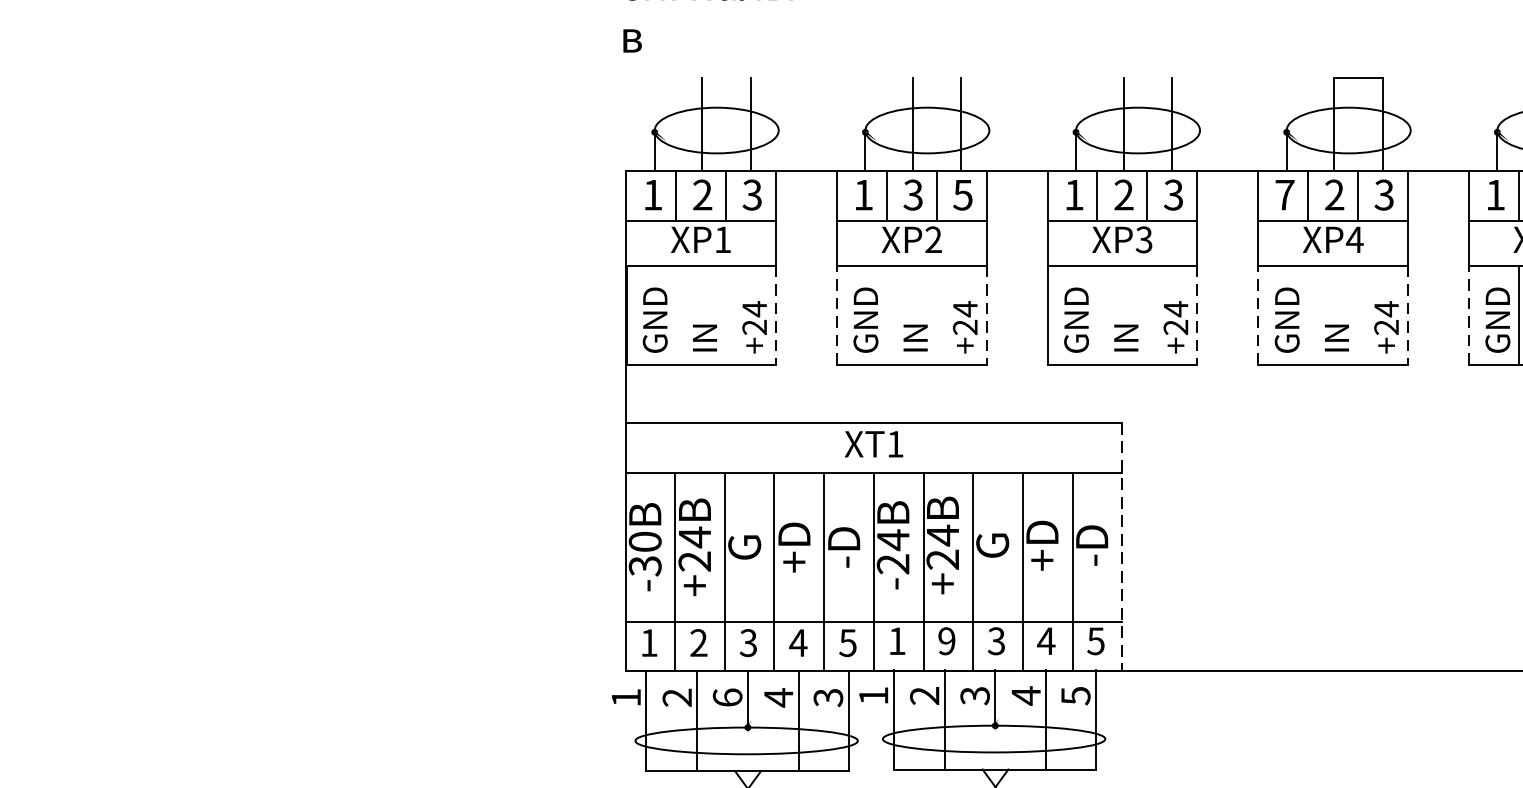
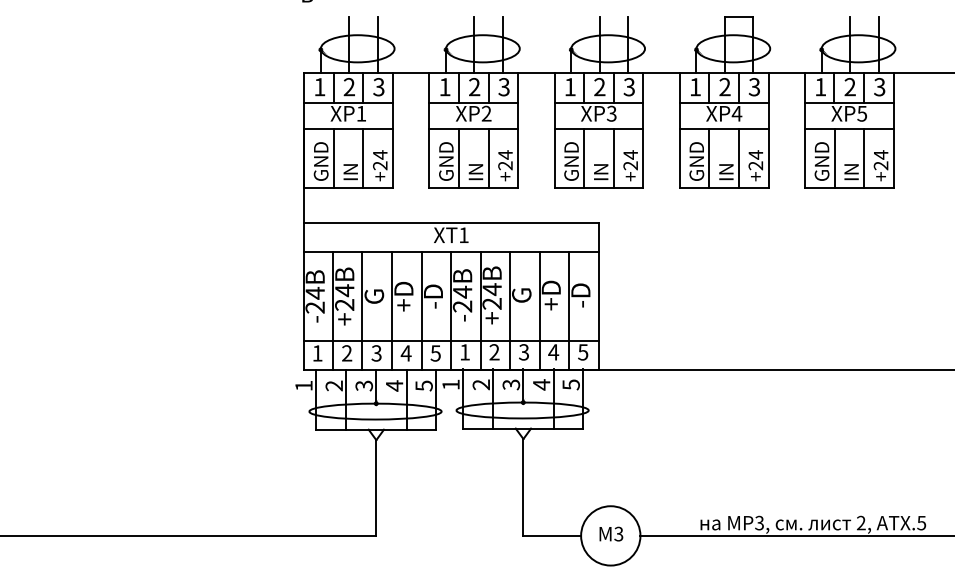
text: (963, 193) -> (504, 86), 5 -> 3
text: (913, 195) -> (474, 87), 3 -> 2
text: (1284, 195) -> (695, 87), 7 -> 1
line: (675, 315) -> (333, 158), added
line: (726, 315) -> (363, 158), added
line: (775, 315) -> (392, 158), dashed -> solid
line: (837, 315) -> (429, 158), dashed -> solid
line: (887, 315) -> (459, 158), added
line: (936, 315) -> (488, 158), added
line: (987, 315) -> (518, 158), dashed -> solid
line: (1098, 315) -> (584, 158), added
line: (1147, 315) -> (613, 158), added
line: (1197, 315) -> (643, 158), dashed -> solid
line: (1258, 315) -> (679, 158), dashed -> solid
line: (1308, 315) -> (709, 158), added
line: (1359, 315) -> (739, 158), added
line: (1407, 315) -> (768, 158), dashed -> solid
line: (1468, 315) -> (804, 158), dashed -> solid
line: (1121, 547) -> (598, 296), dashed -> solid
text: (644, 552) -> (314, 299), -30 -> -24
text: (946, 641) -> (494, 352), 9 -> 2
text: (726, 697) -> (363, 385), 6 -> 3
text: (827, 697) -> (423, 385), 3 -> 5

